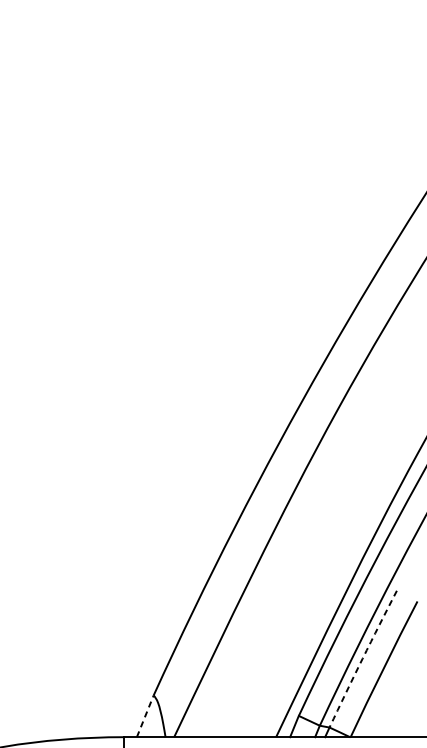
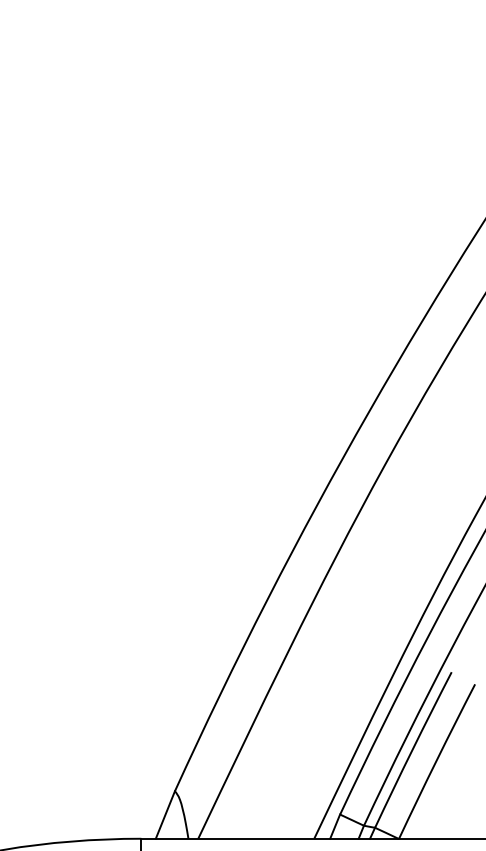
arc: (362, 658) -> (412, 749), dashed -> solid
line: (145, 716) -> (165, 815), dashed -> solid

